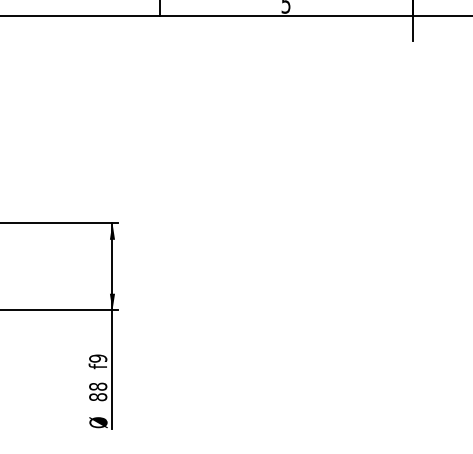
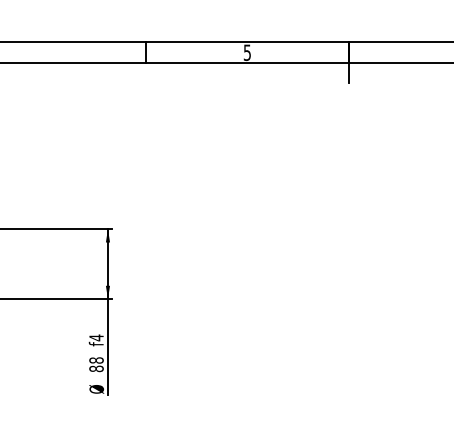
text: (98, 358) -> (96, 337), f9 -> f4

